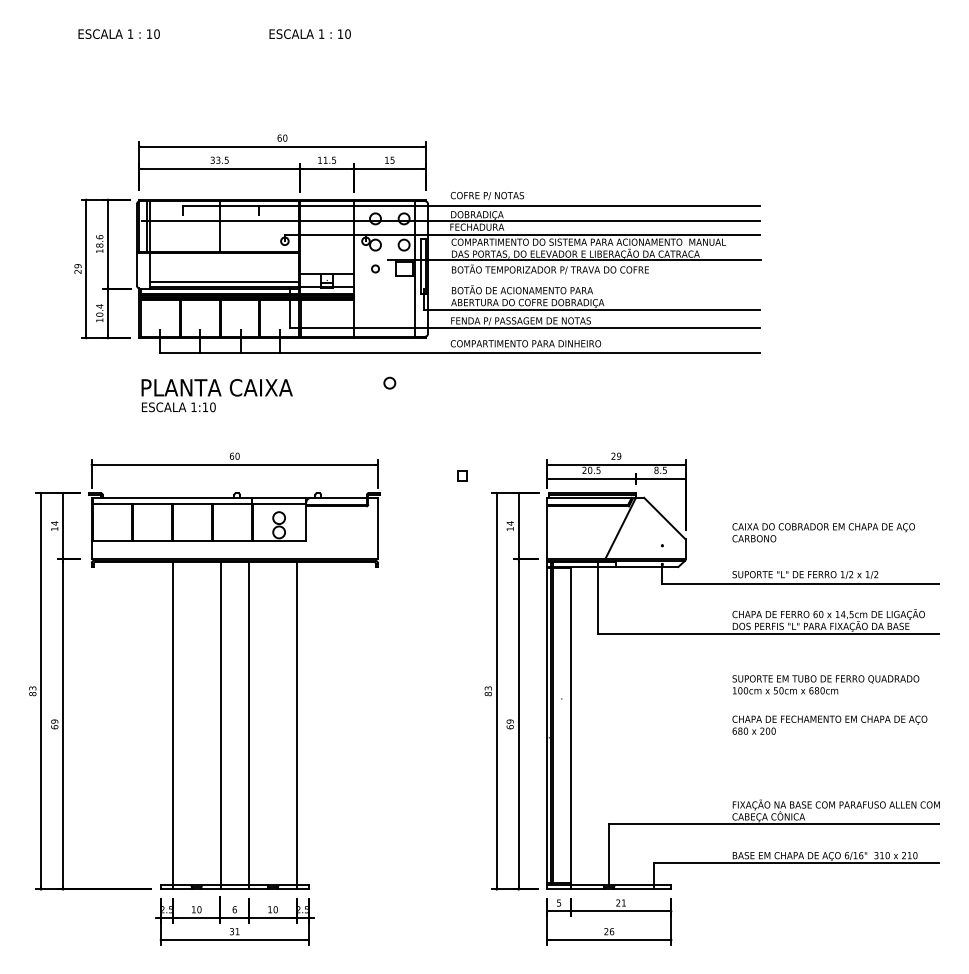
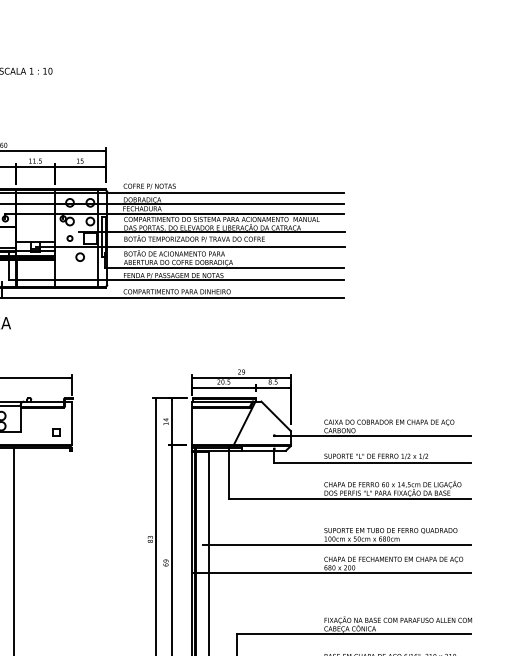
line: (544, 280) -> (190, 246), added
circle: (389, 382) -> (79, 256), moved
part: (462, 475) -> (56, 432), moved
line: (800, 545) -> (372, 435), added
line: (750, 698) -> (337, 544), added
line: (743, 737) -> (332, 572), added

